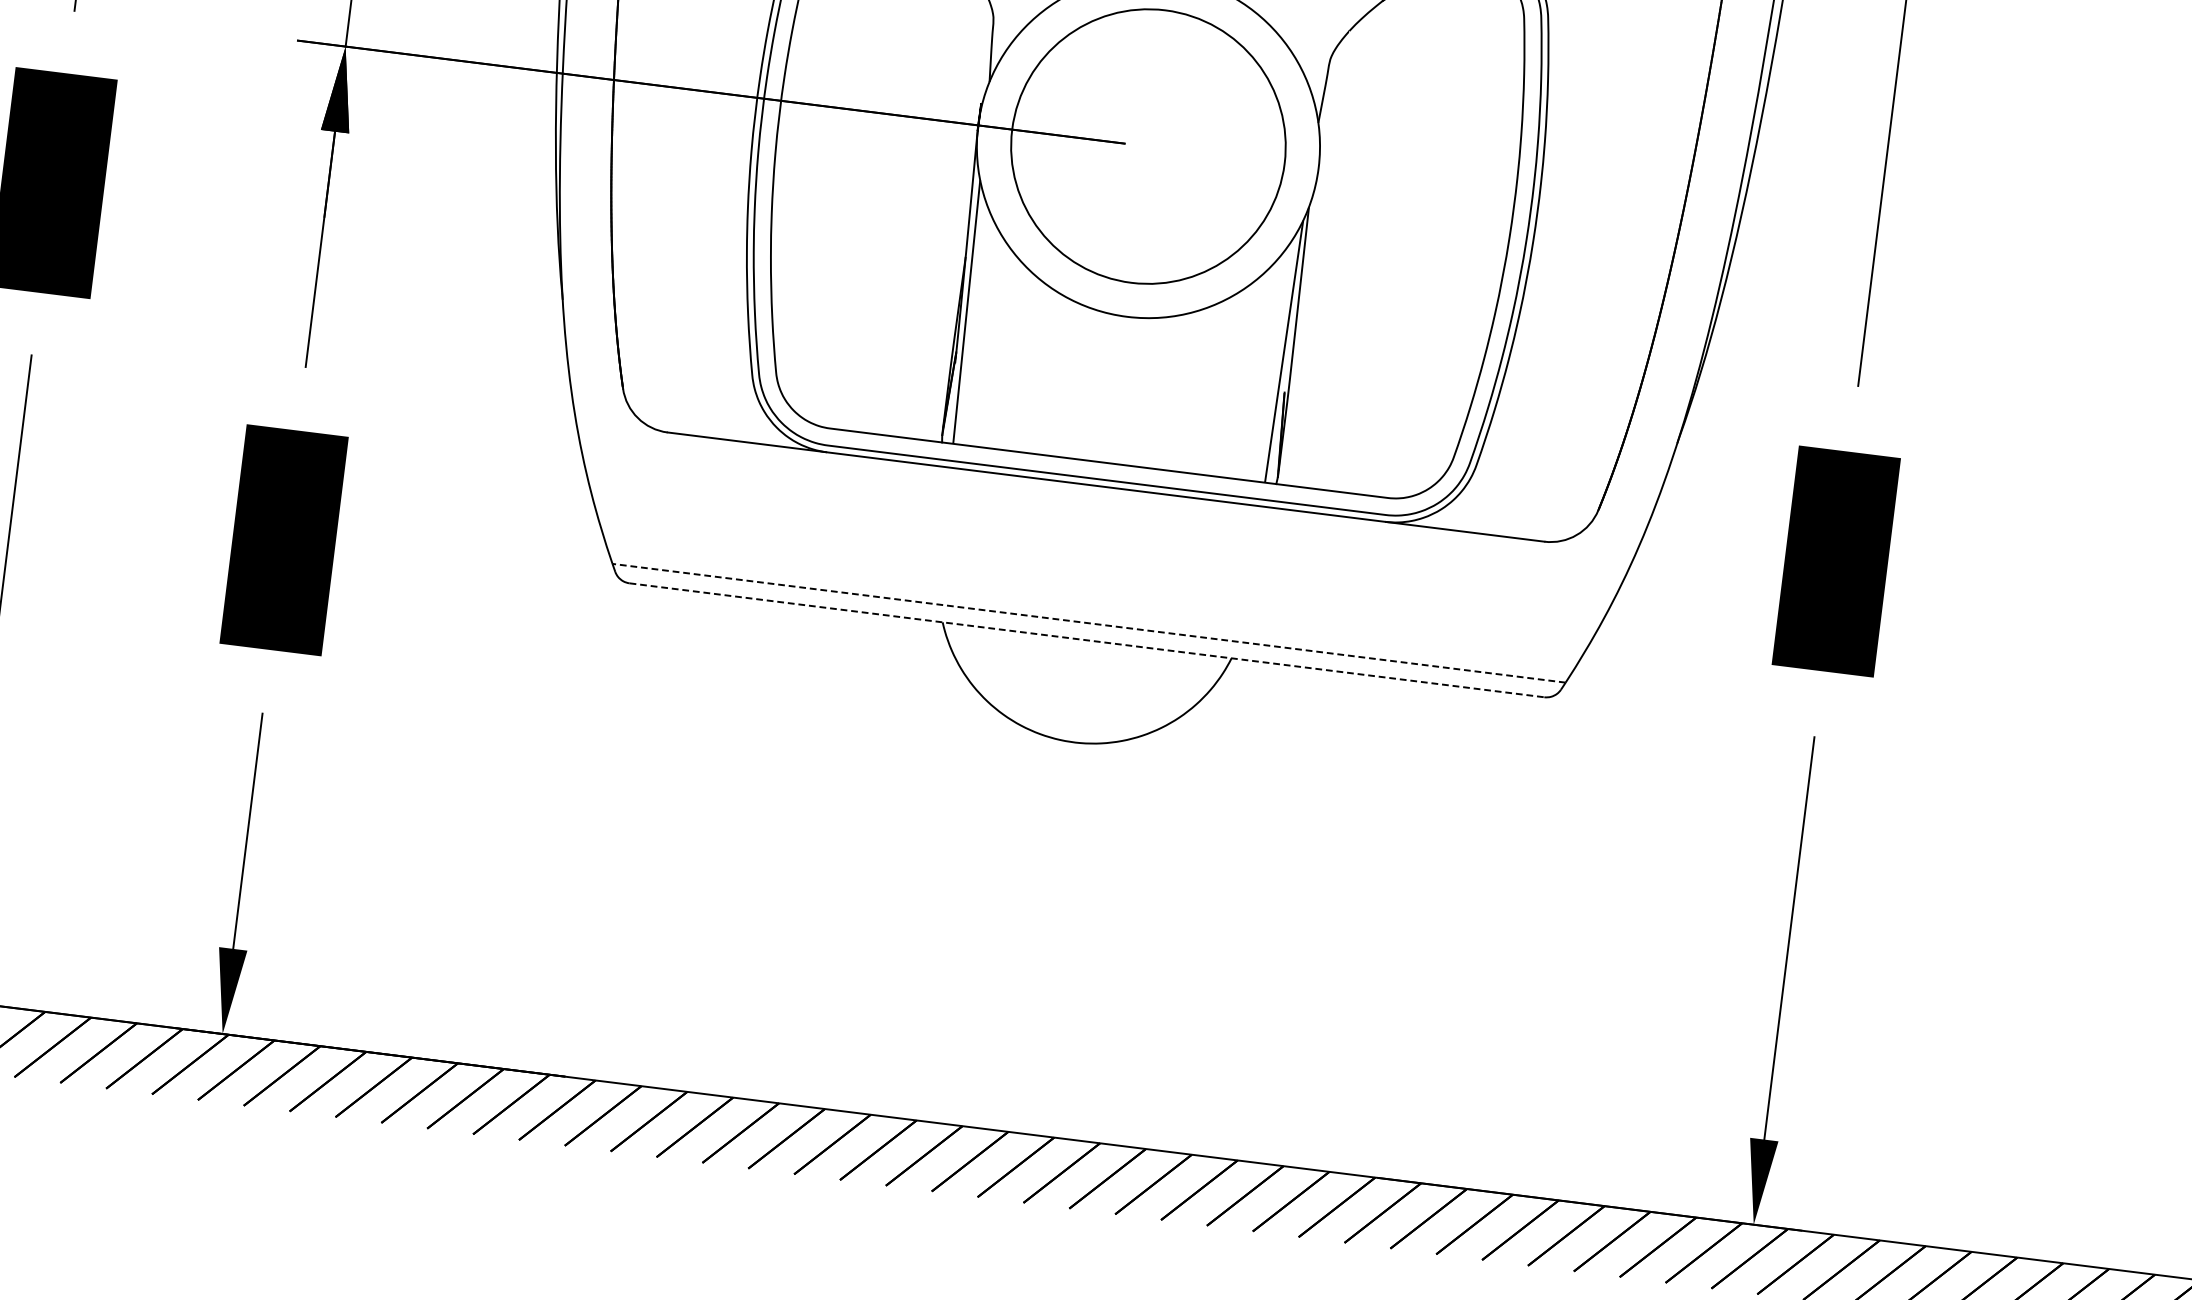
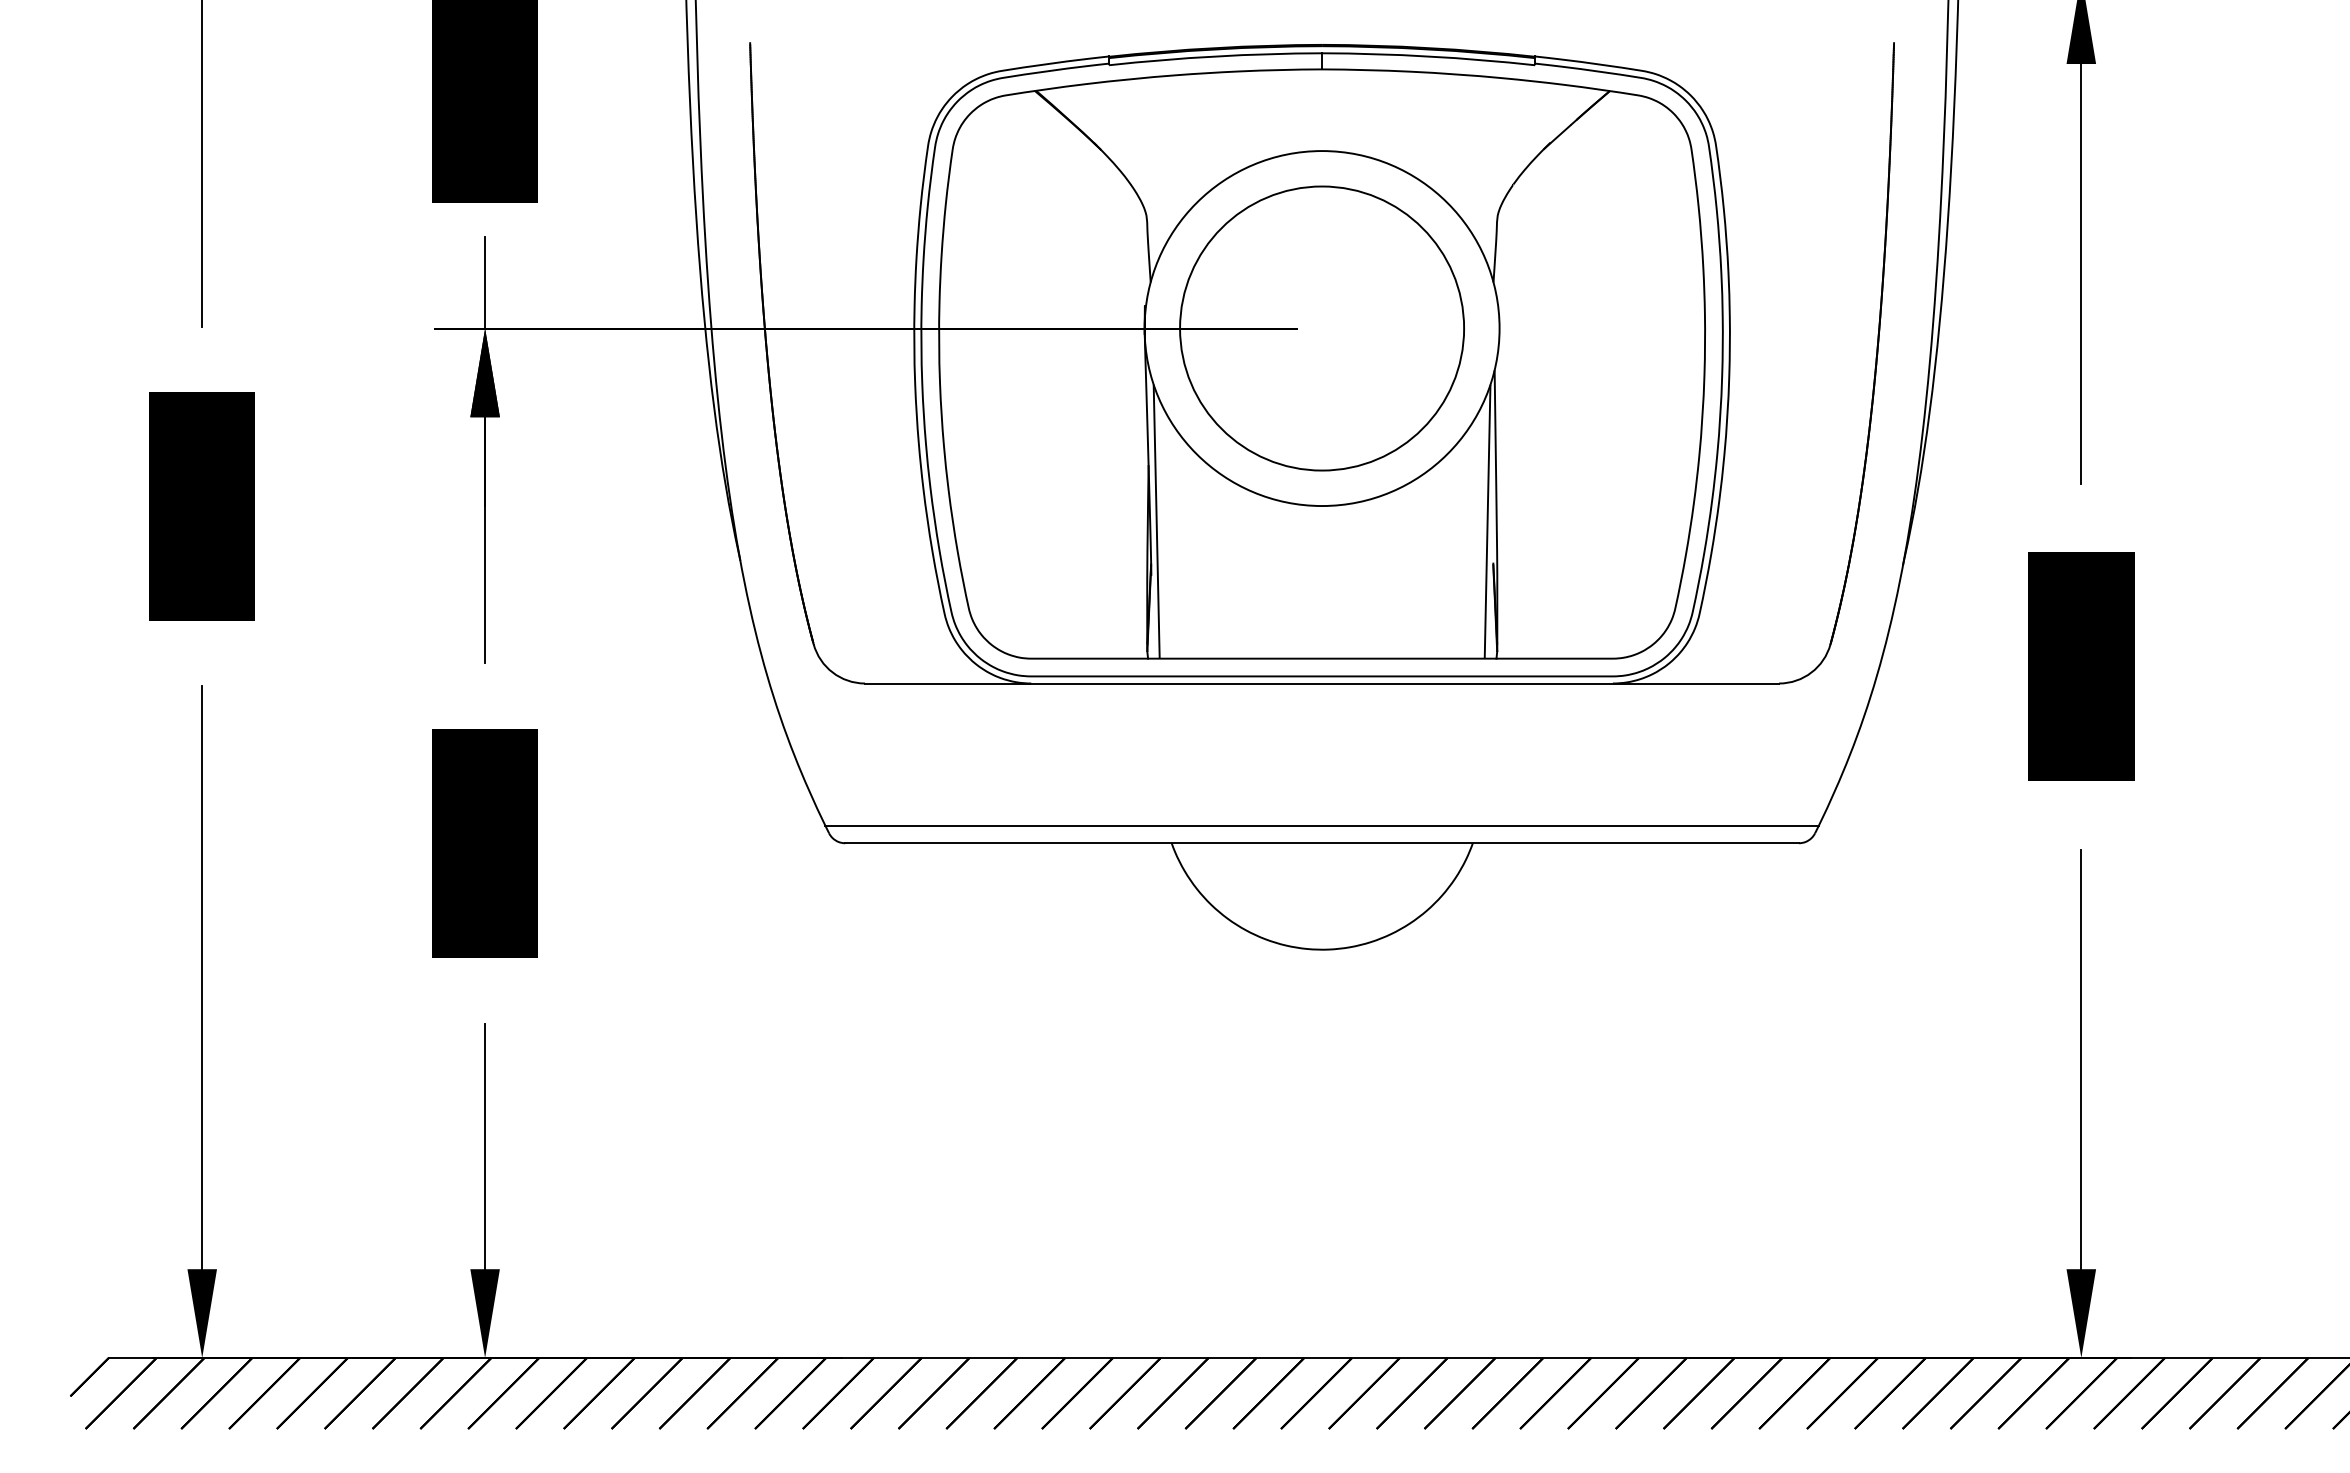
line: (1089, 623) -> (1322, 825), dashed -> solid
line: (1087, 640) -> (1322, 843), dashed -> solid

